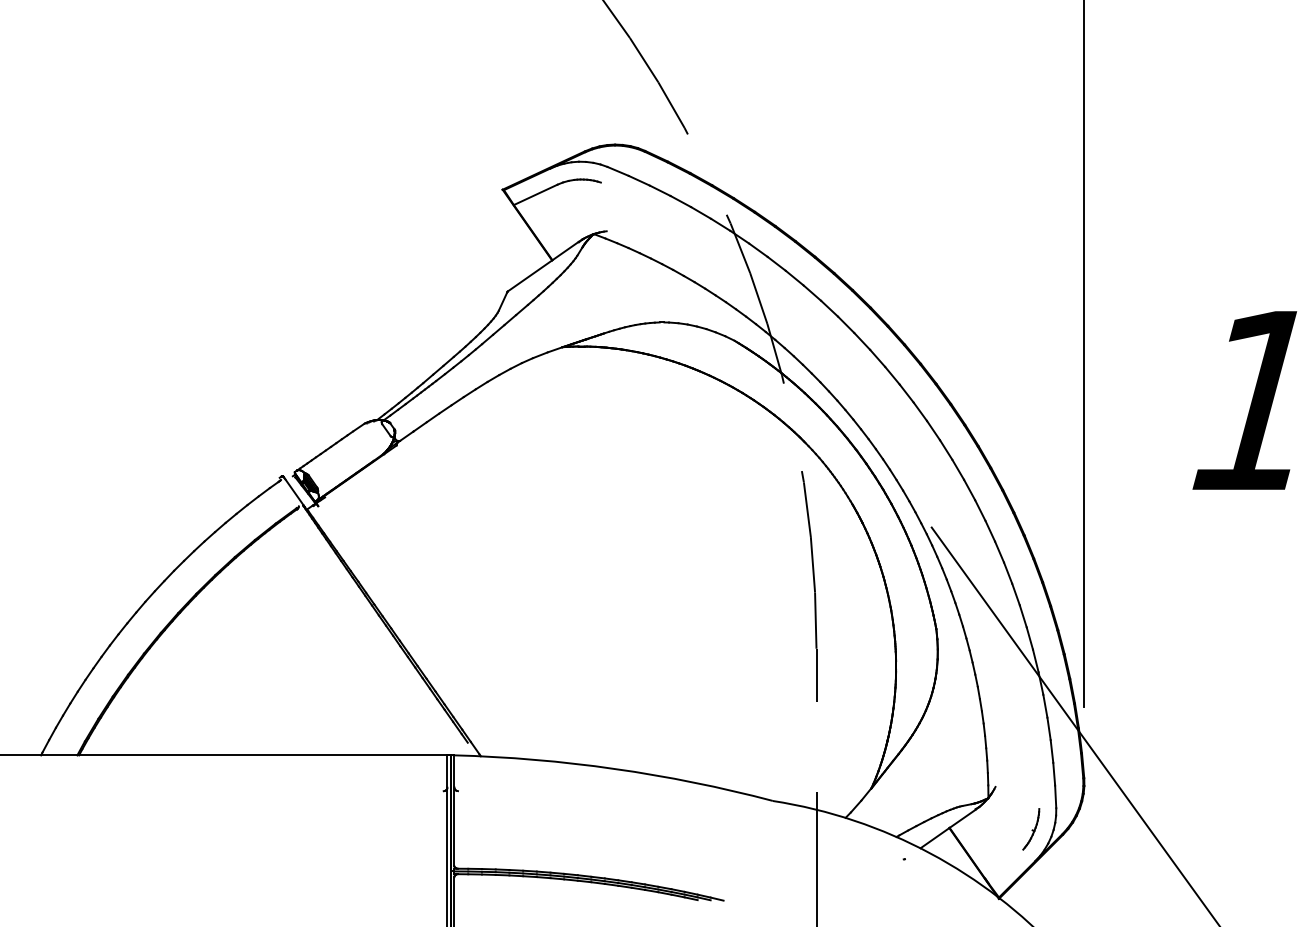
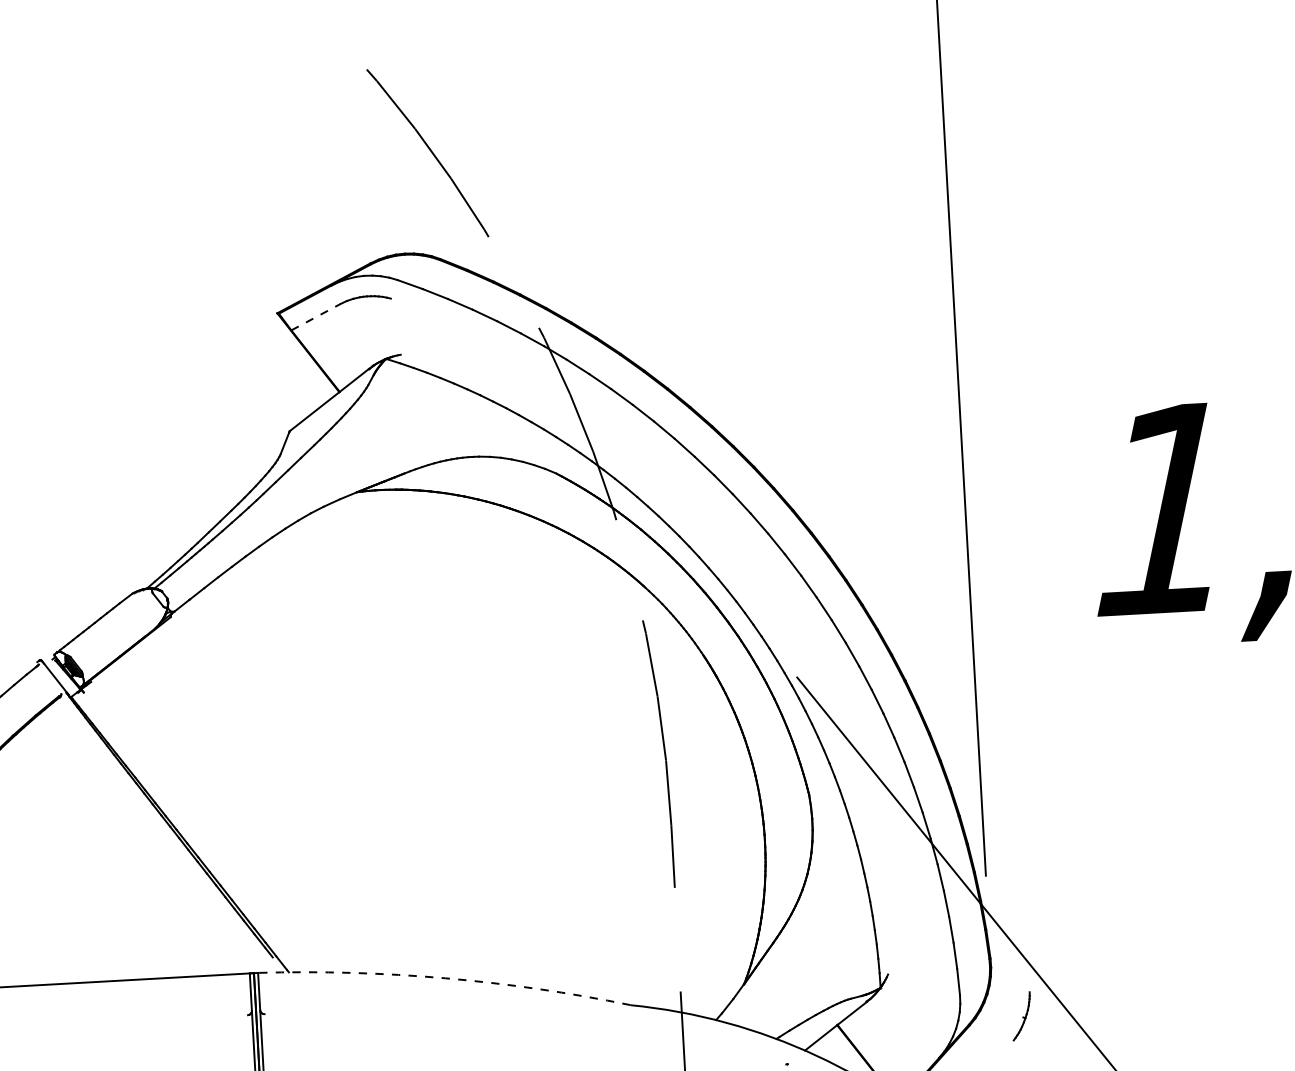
line: (536, 194) -> (316, 316), solid -> dashed
arc: (614, 768) -> (444, 977), solid -> dashed
part: (1031, 829) -> (1021, 1016), moved

